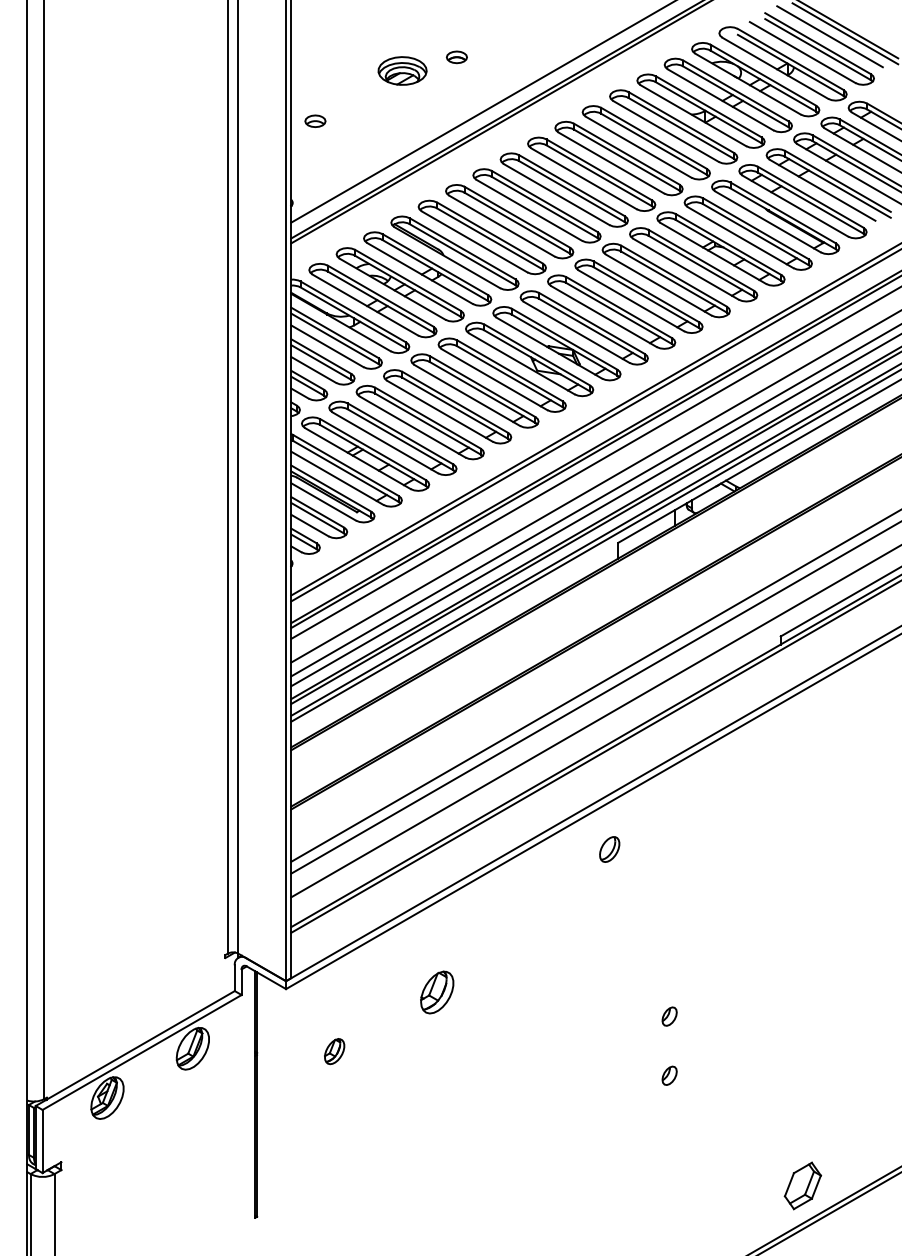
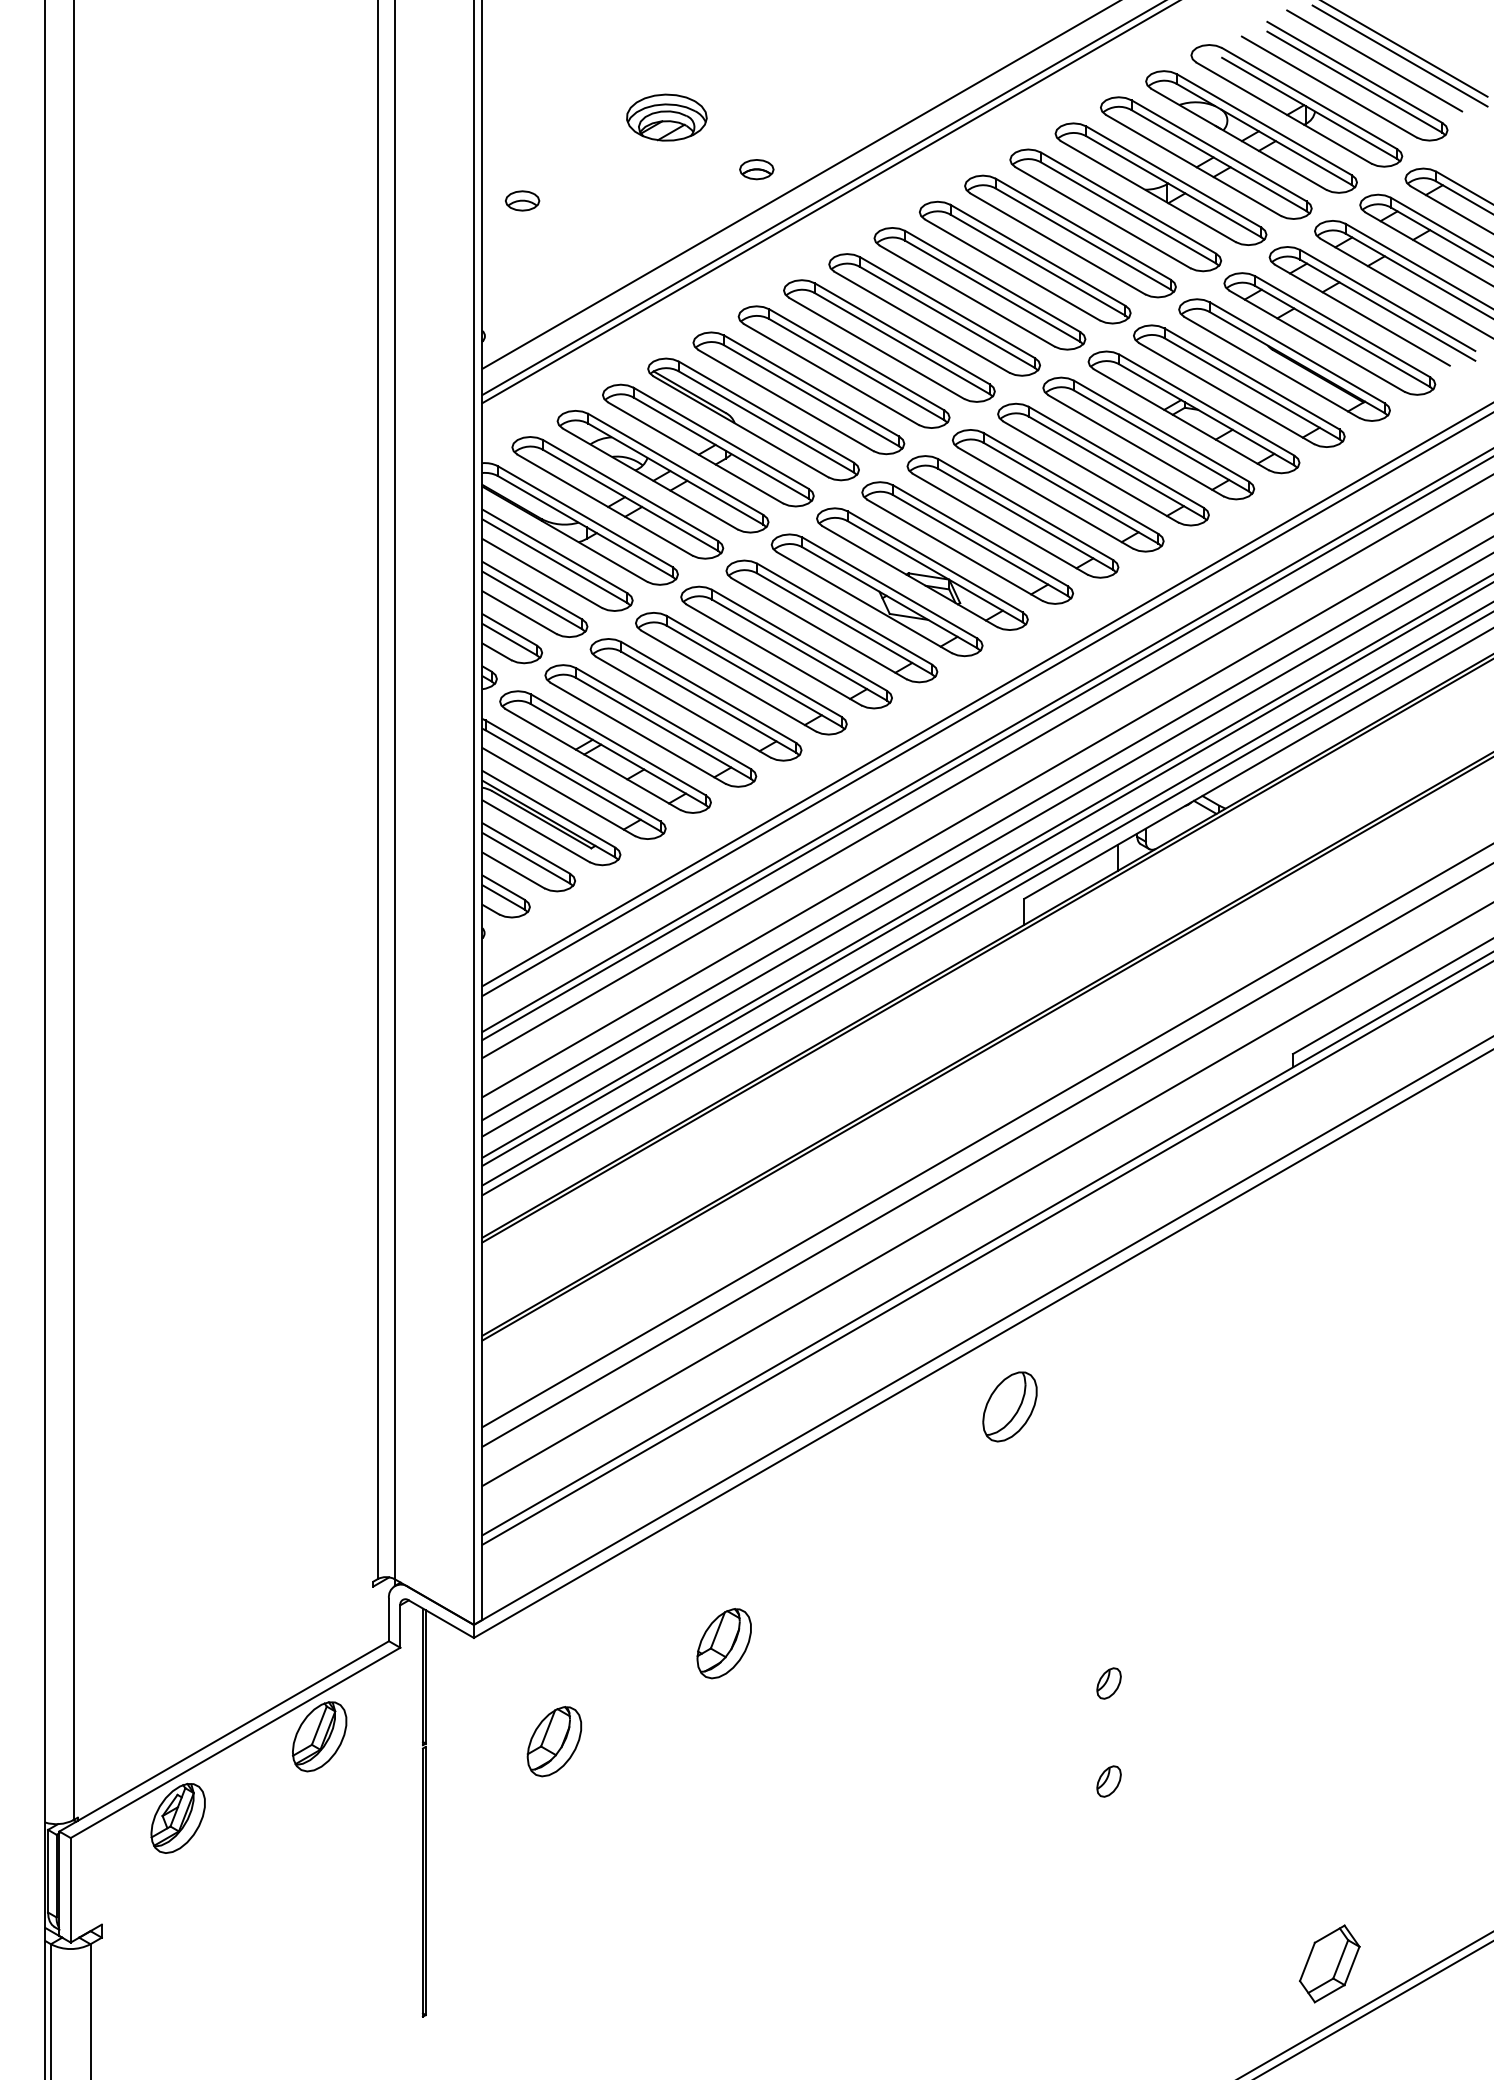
part: (456, 57) -> (756, 169), moved
part: (609, 849) -> (1009, 1406), size x1.67
part: (334, 1051) -> (554, 1741), size x1.67

